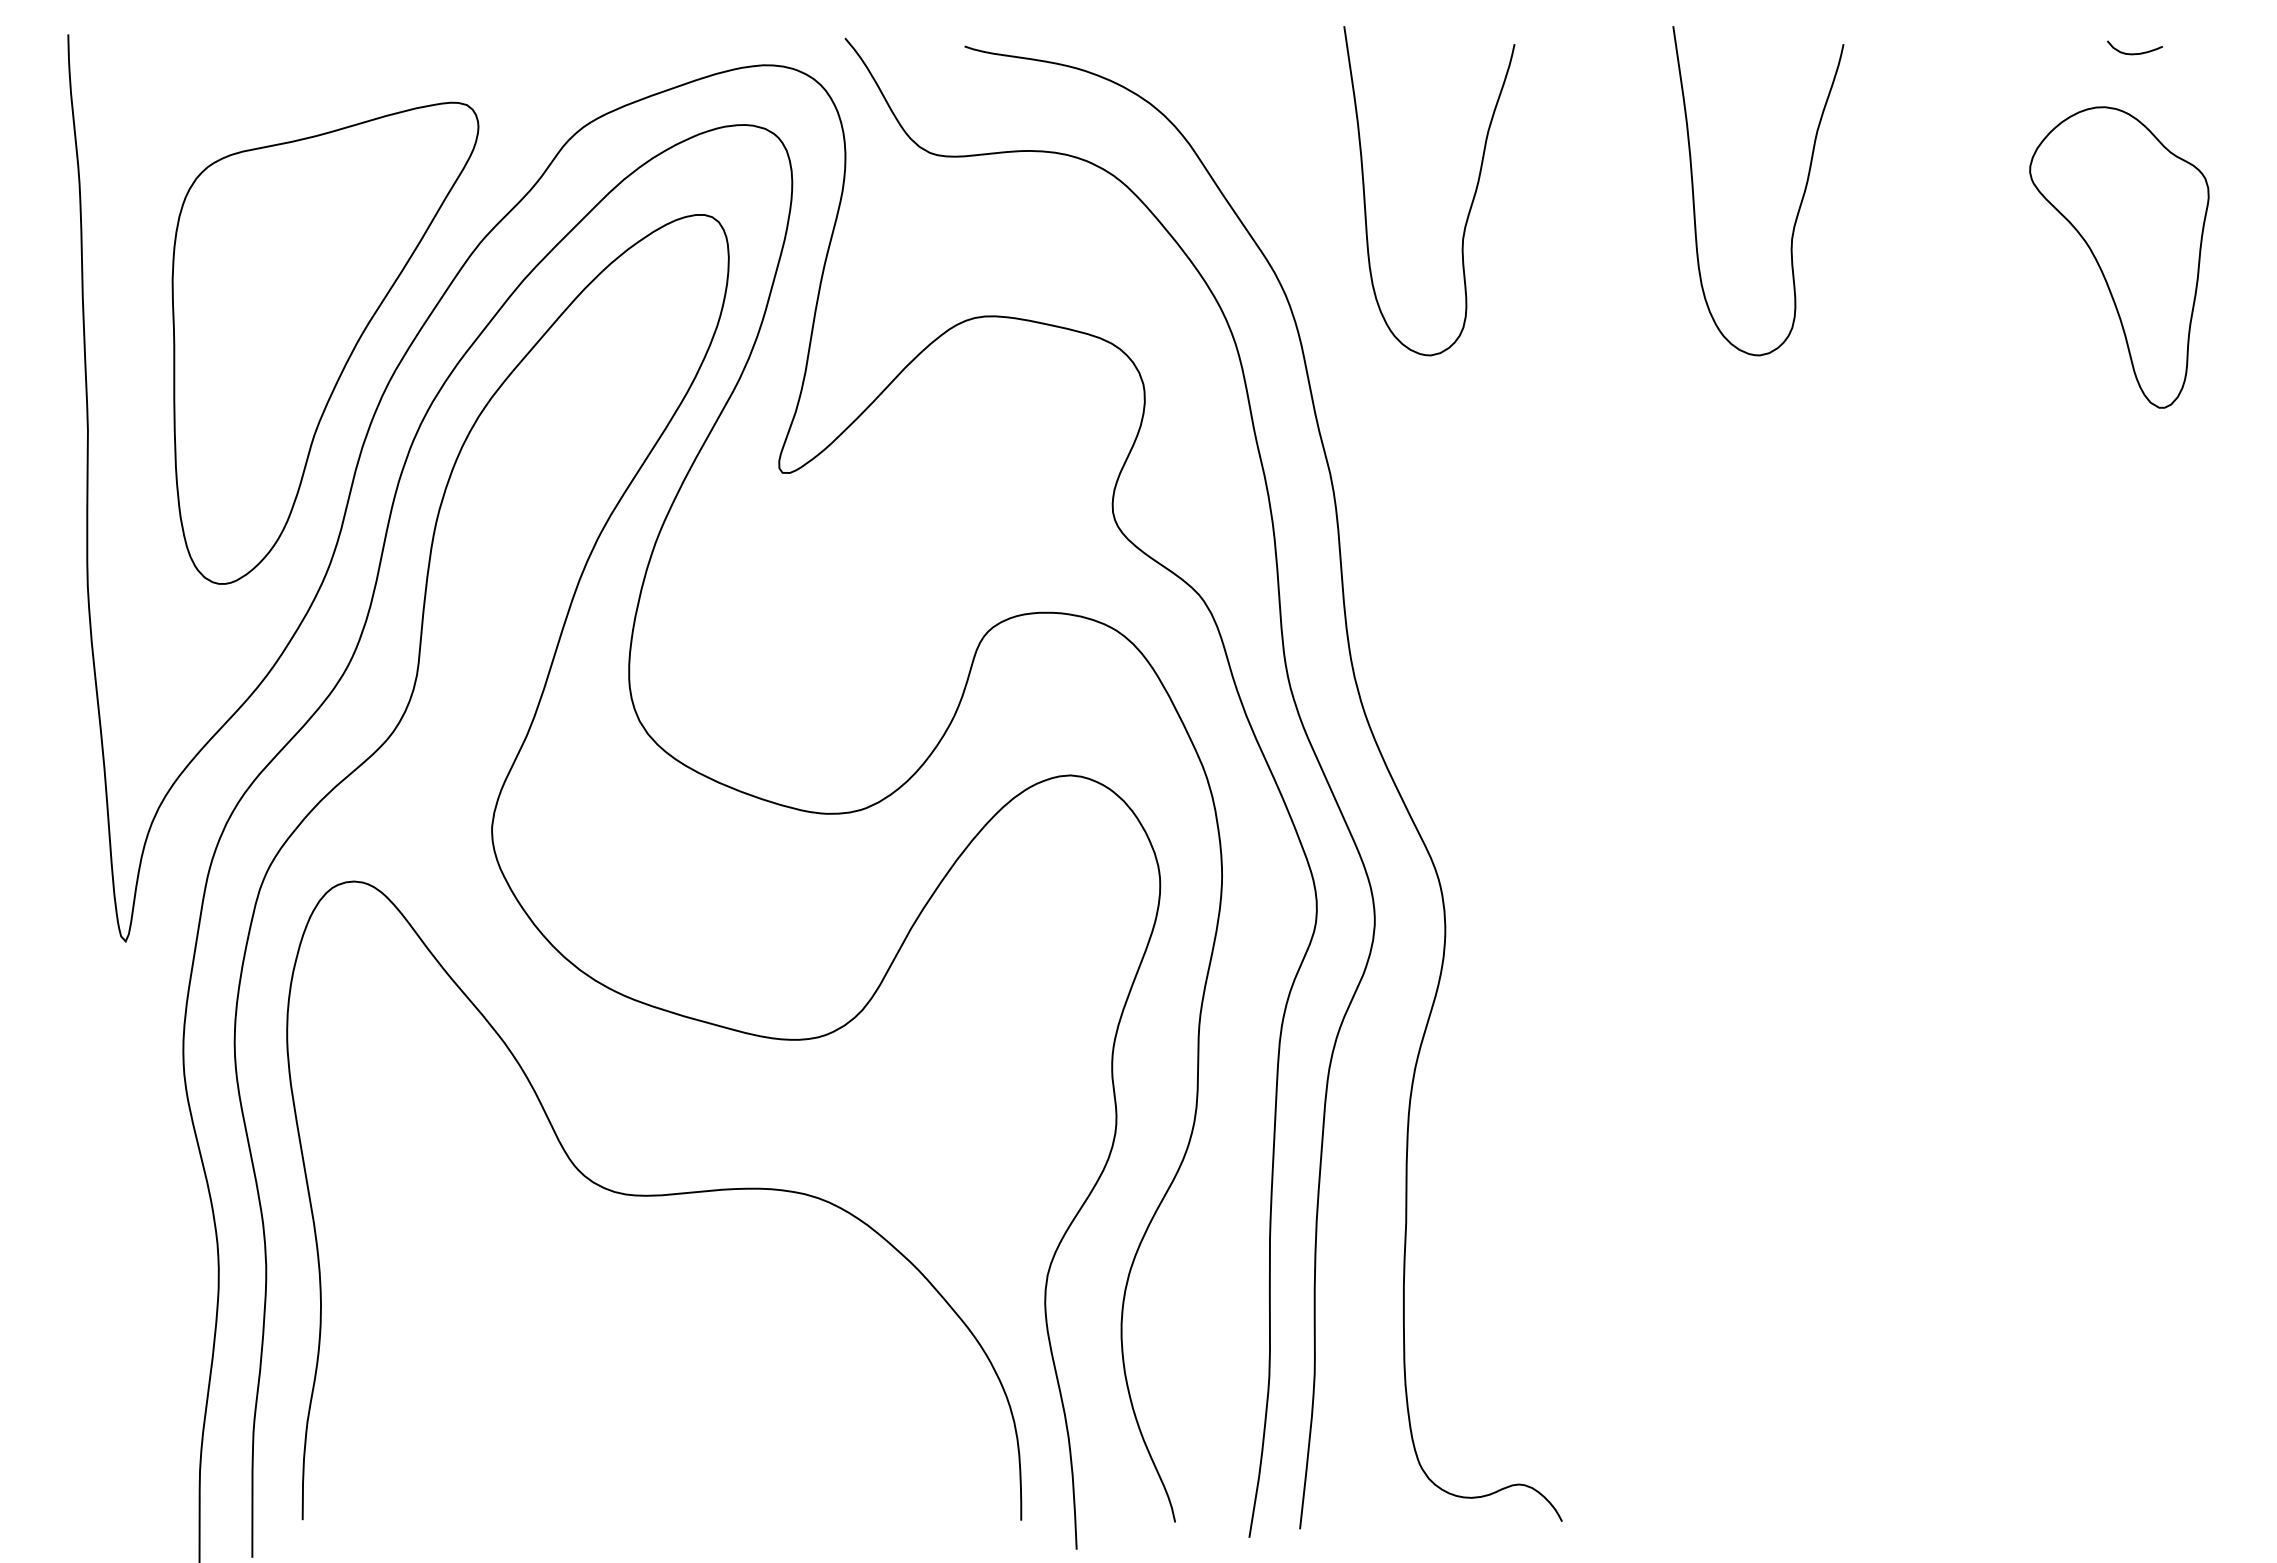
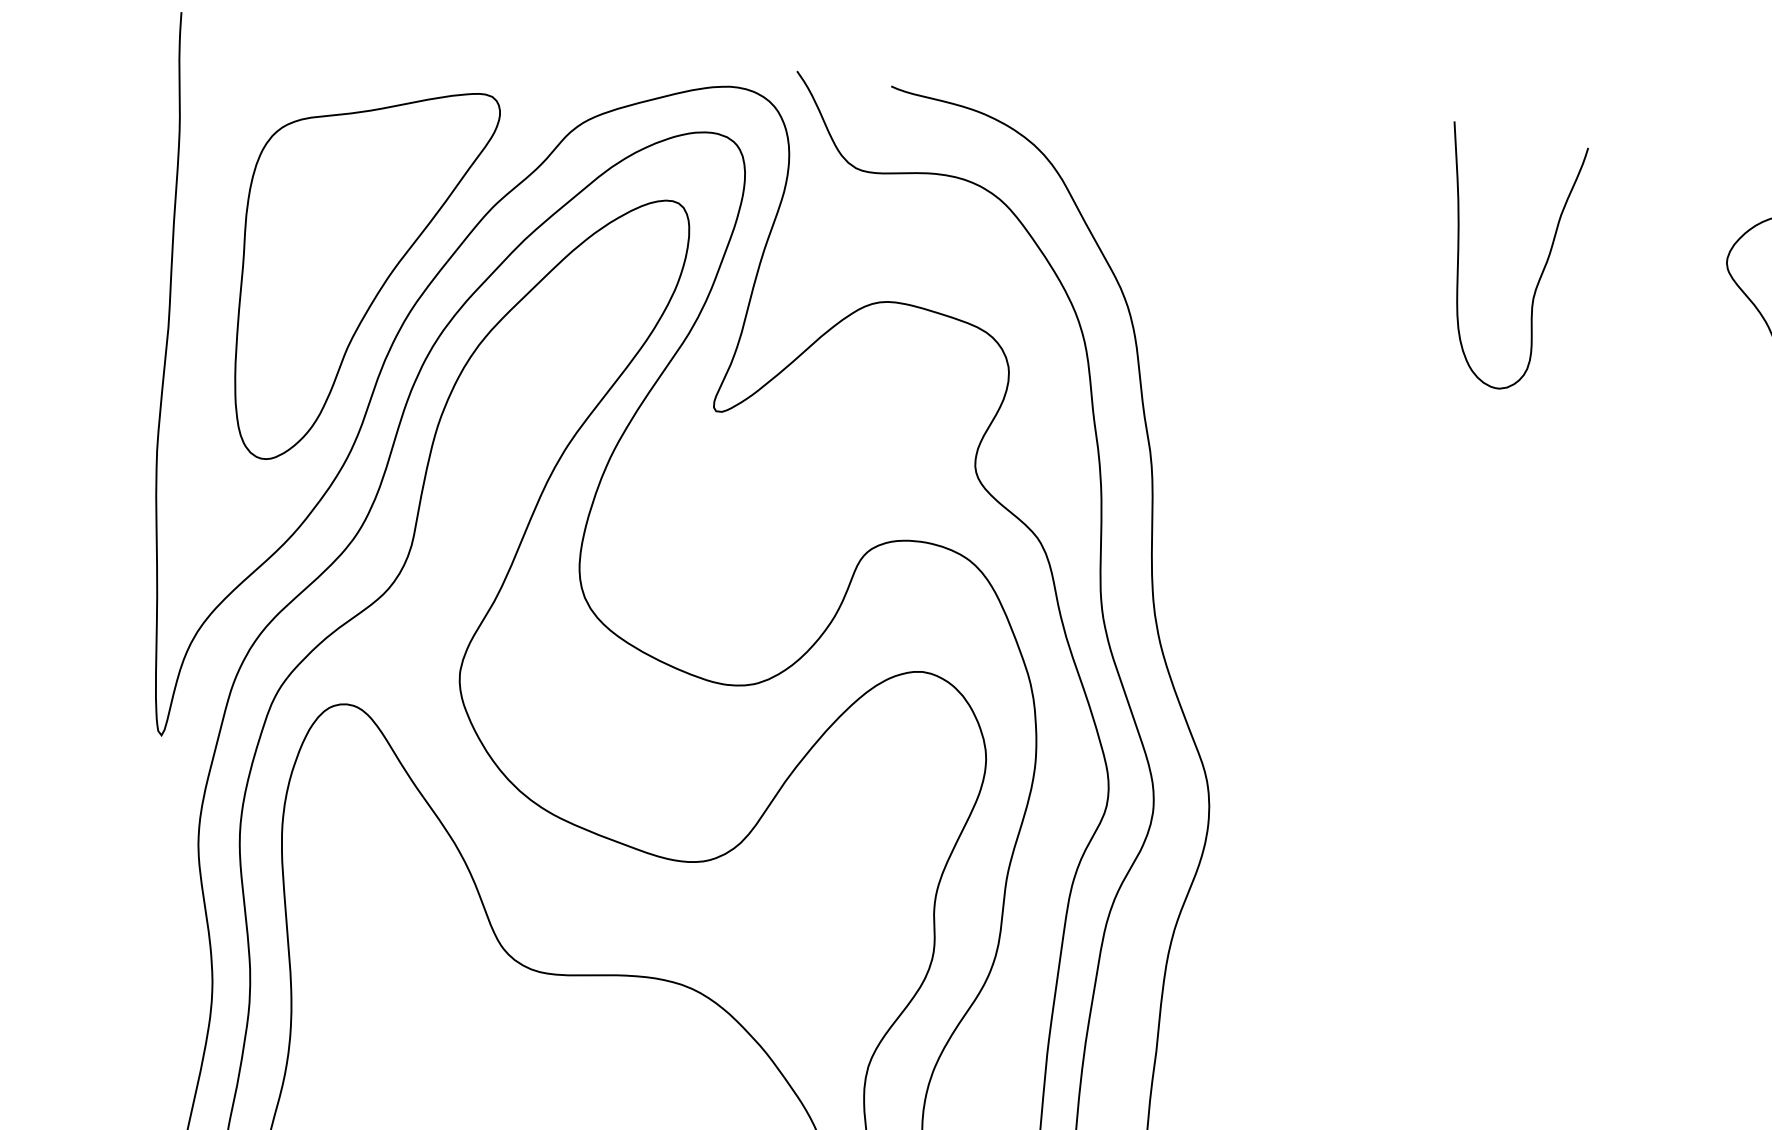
curve: (1471, 201) -> (1281, 245), removed

